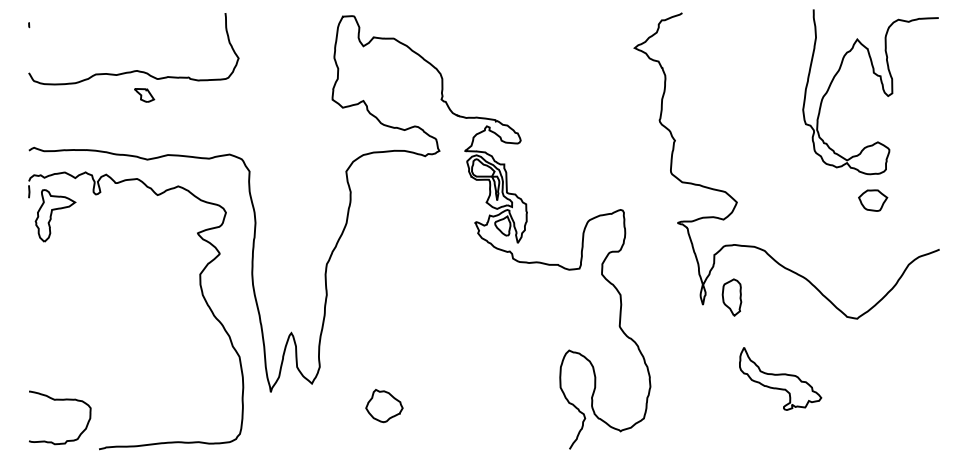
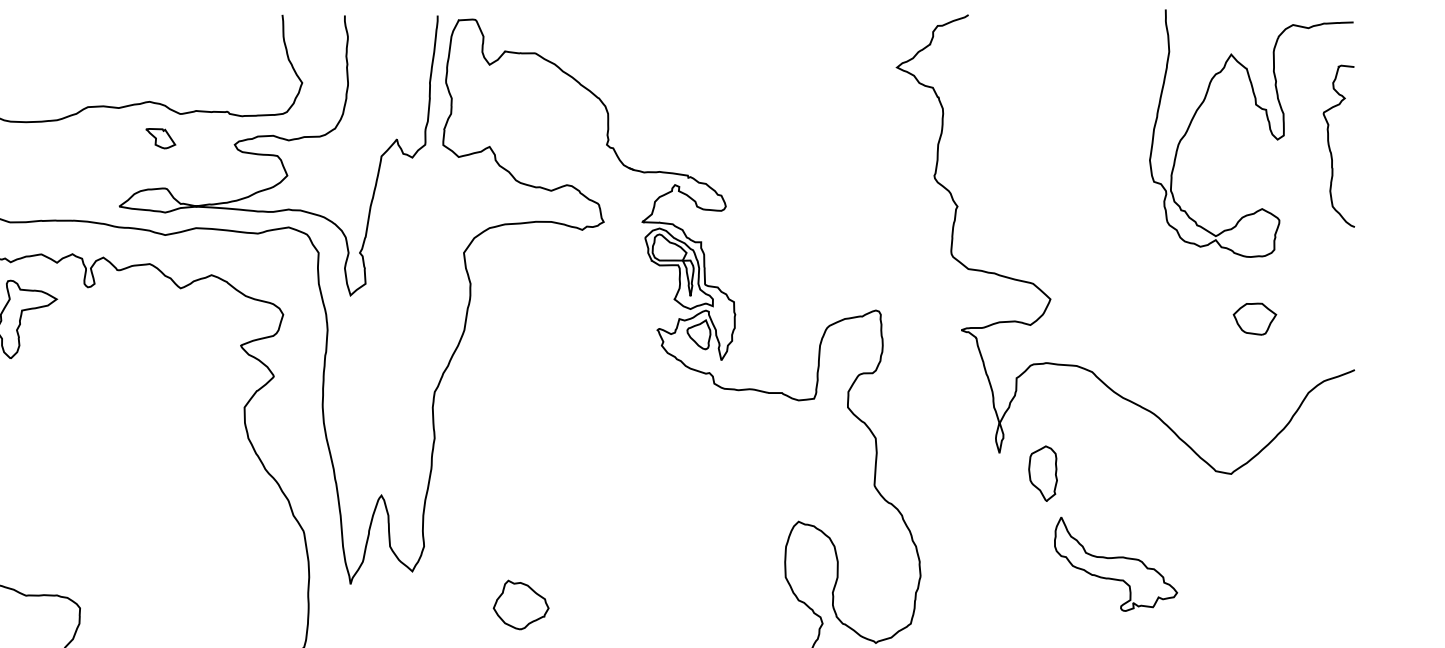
curve: (923, 100) -> (1330, 146), added
curve: (222, 107) -> (278, 156), added
part: (873, 200) -> (1255, 318), moved
part: (731, 297) -> (1042, 473), moved

